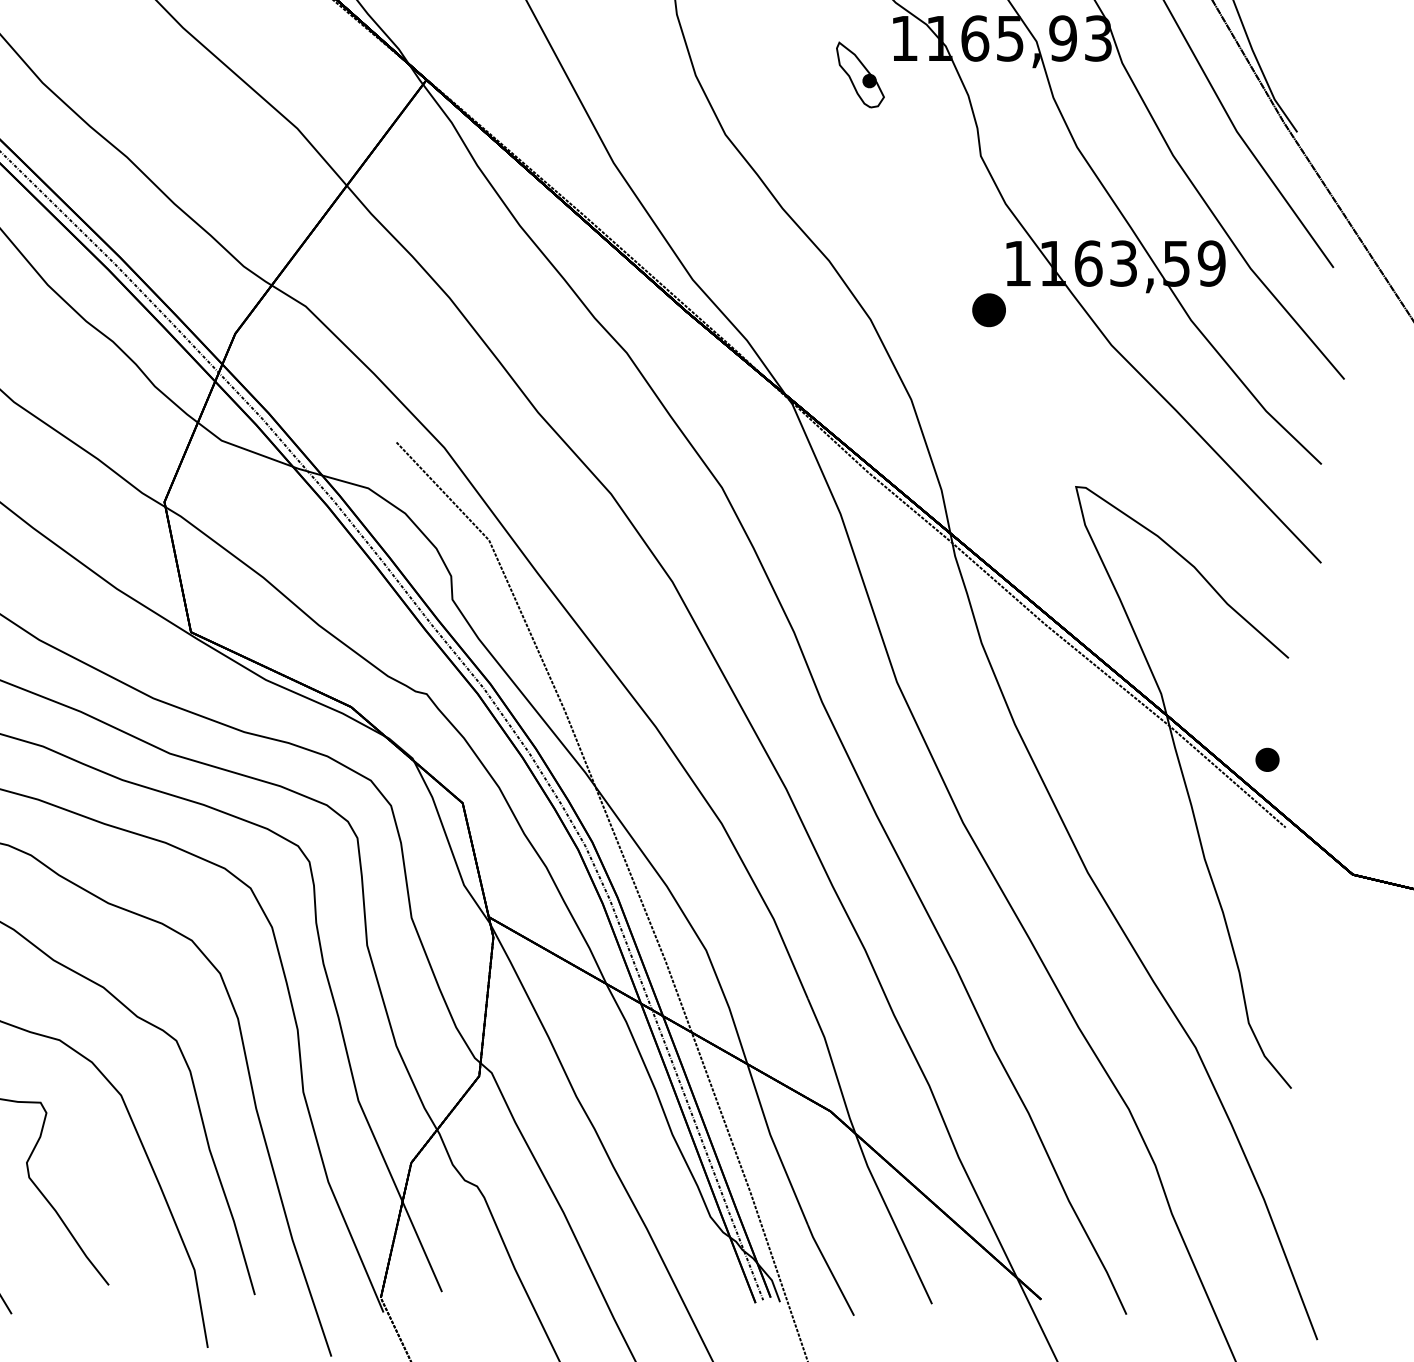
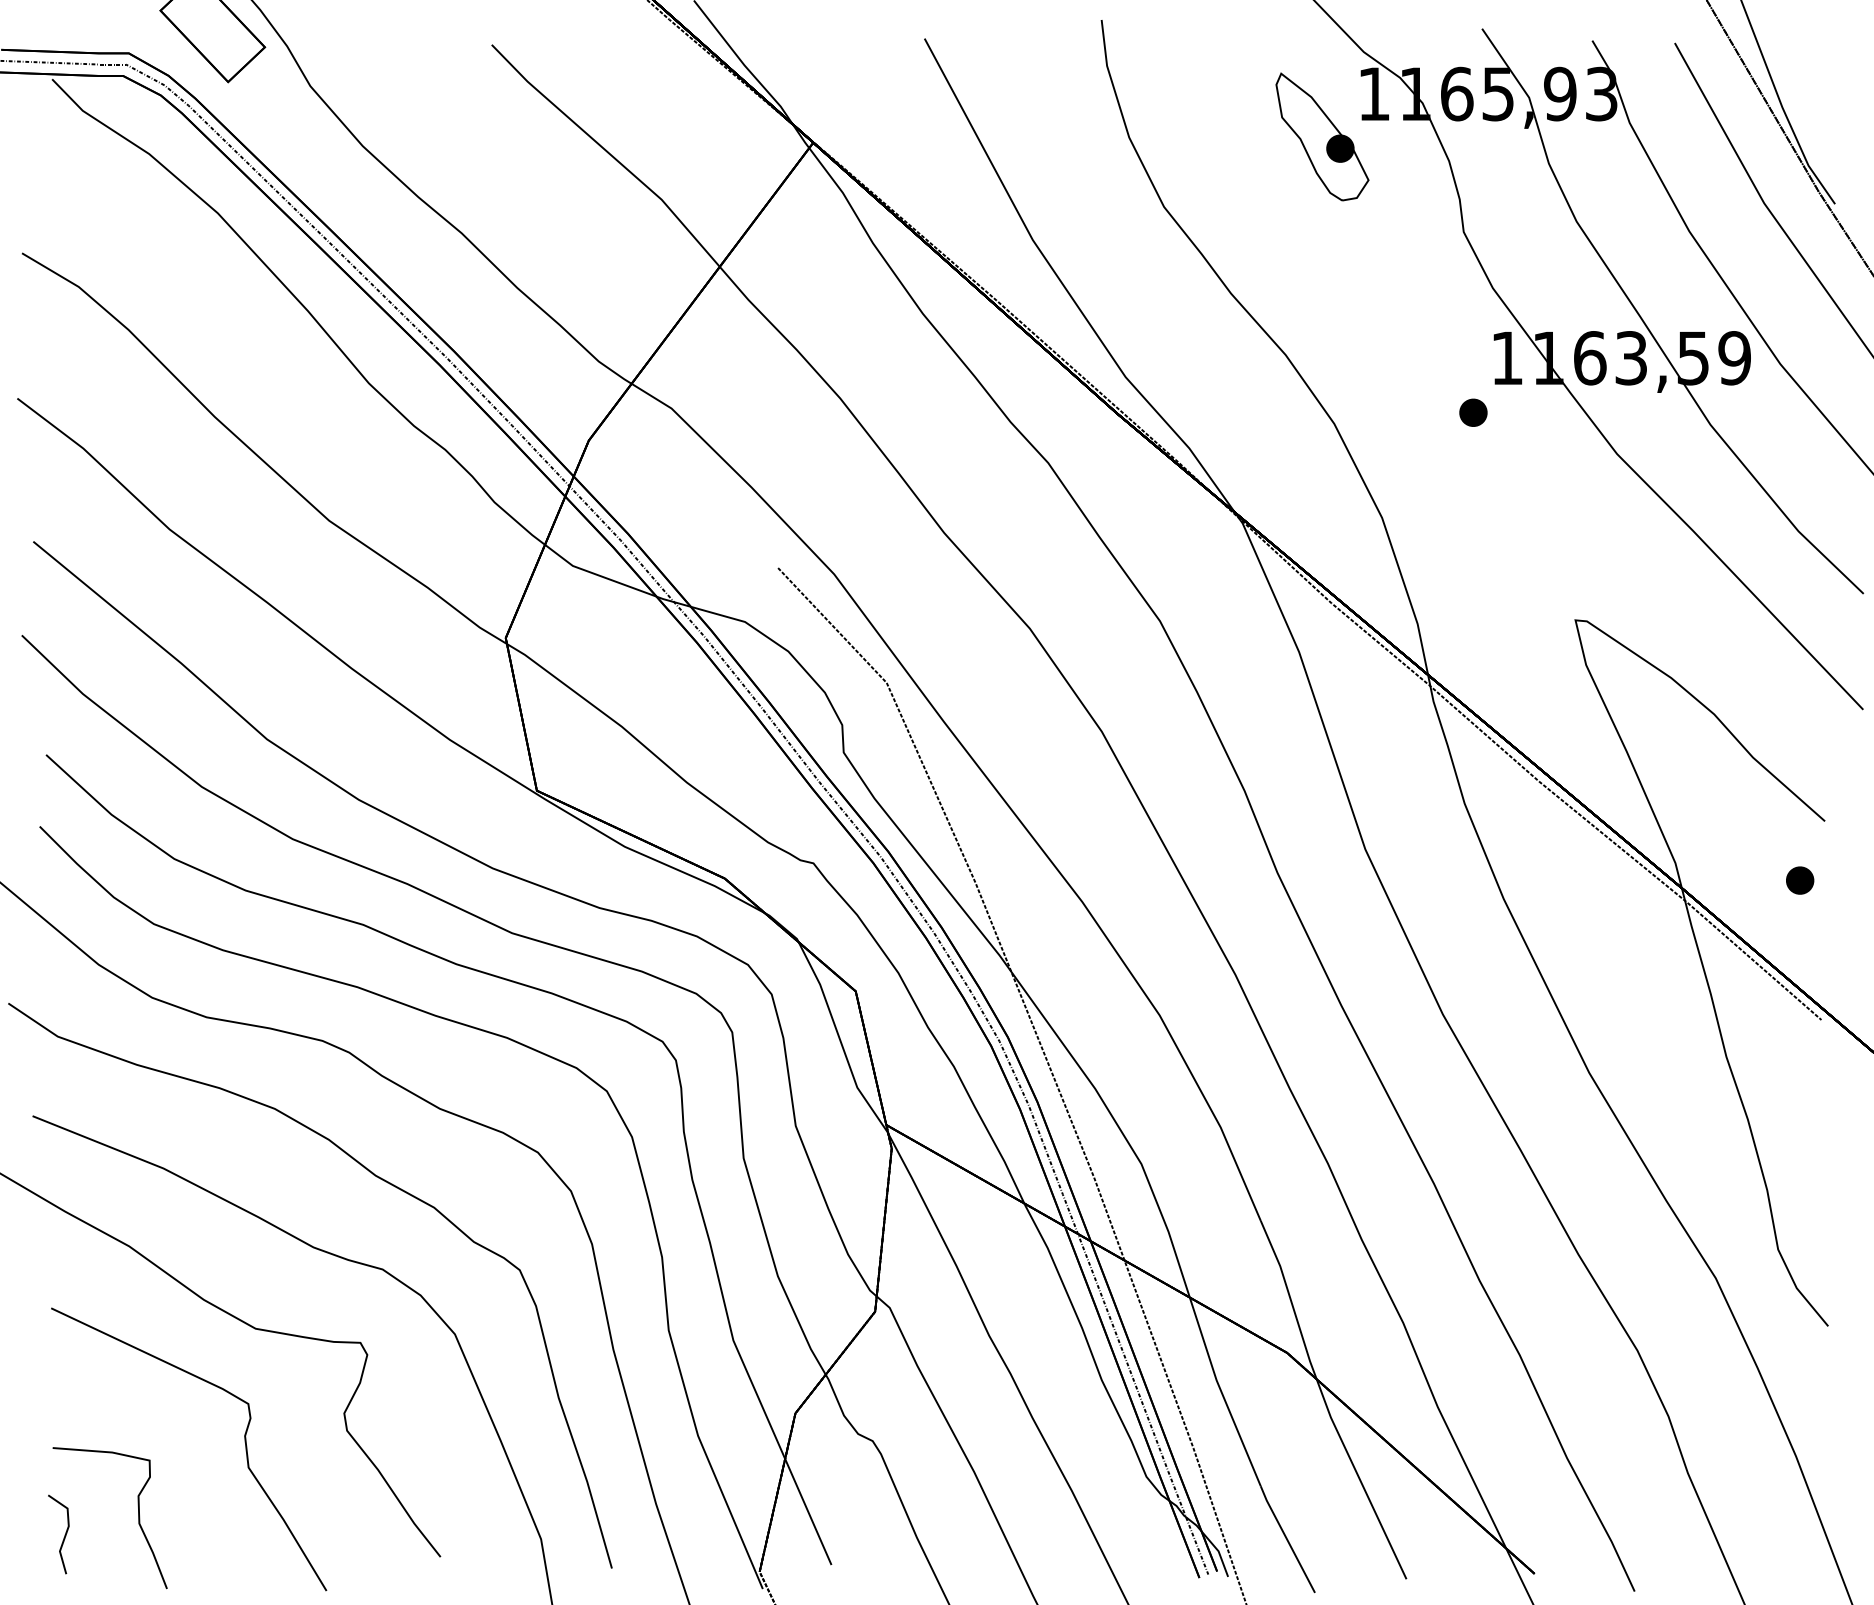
part: (860, 74) -> (1322, 136), size x1.67
part: (989, 309) -> (1473, 412), size x0.71
part: (1267, 759) -> (1800, 880), moved

